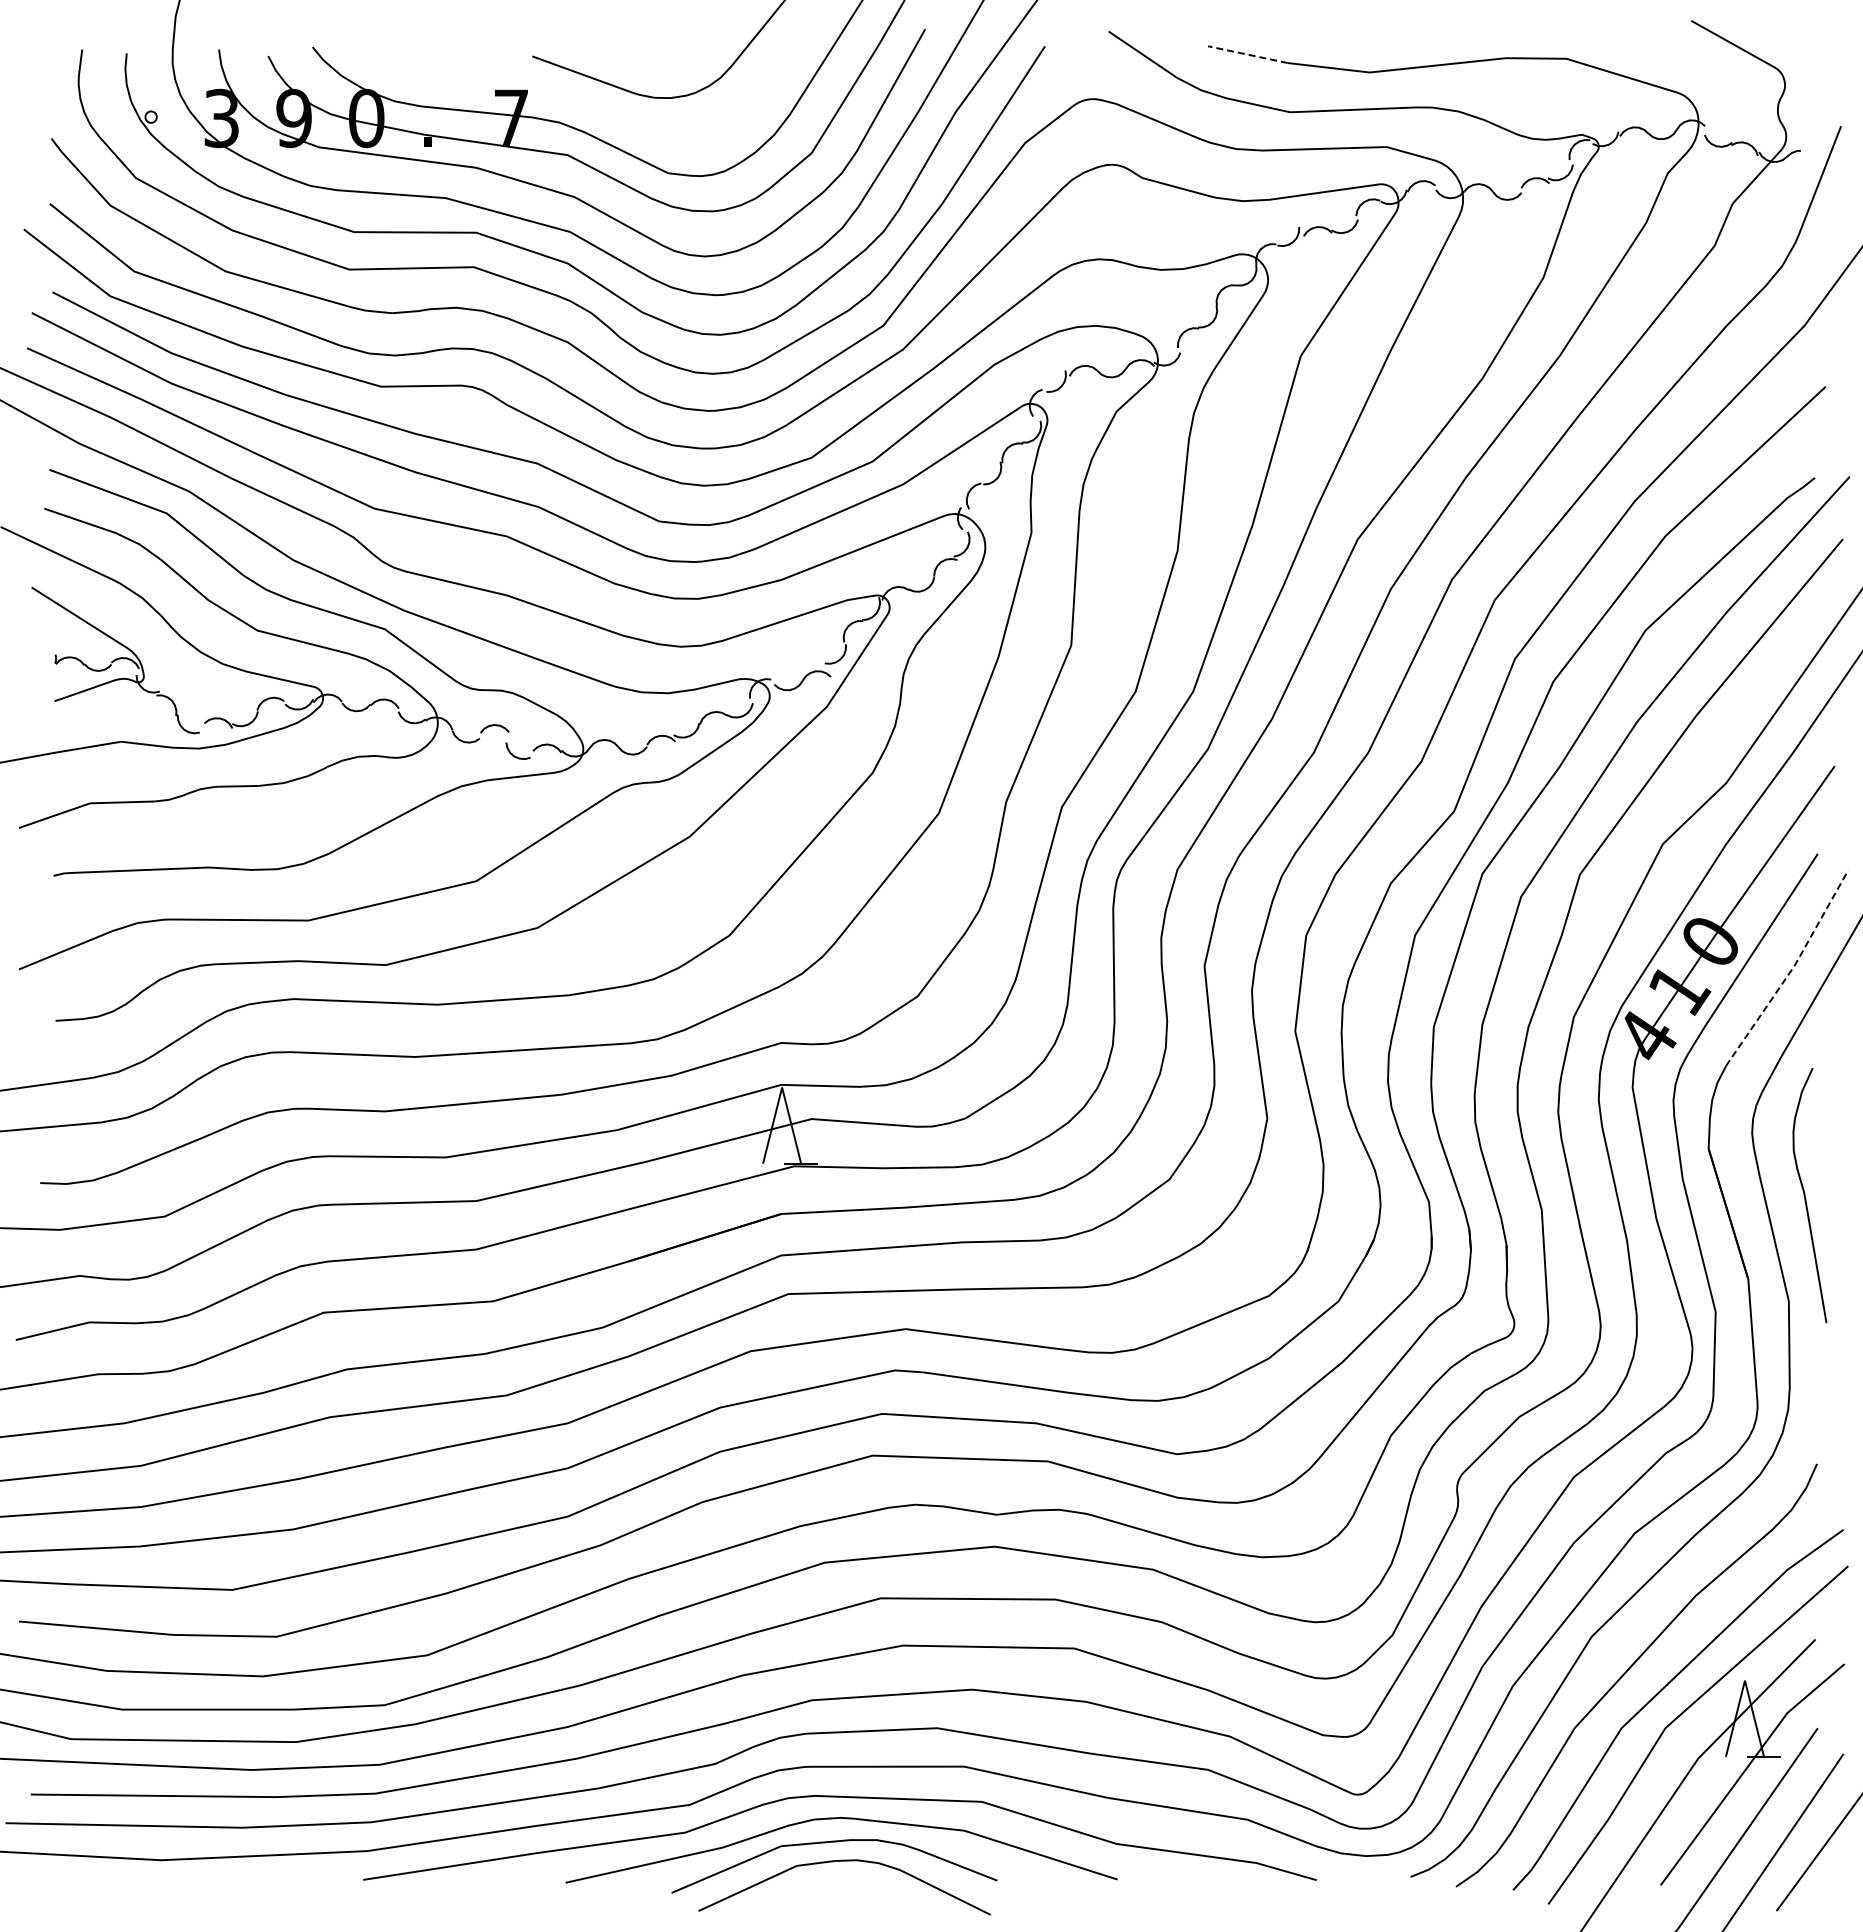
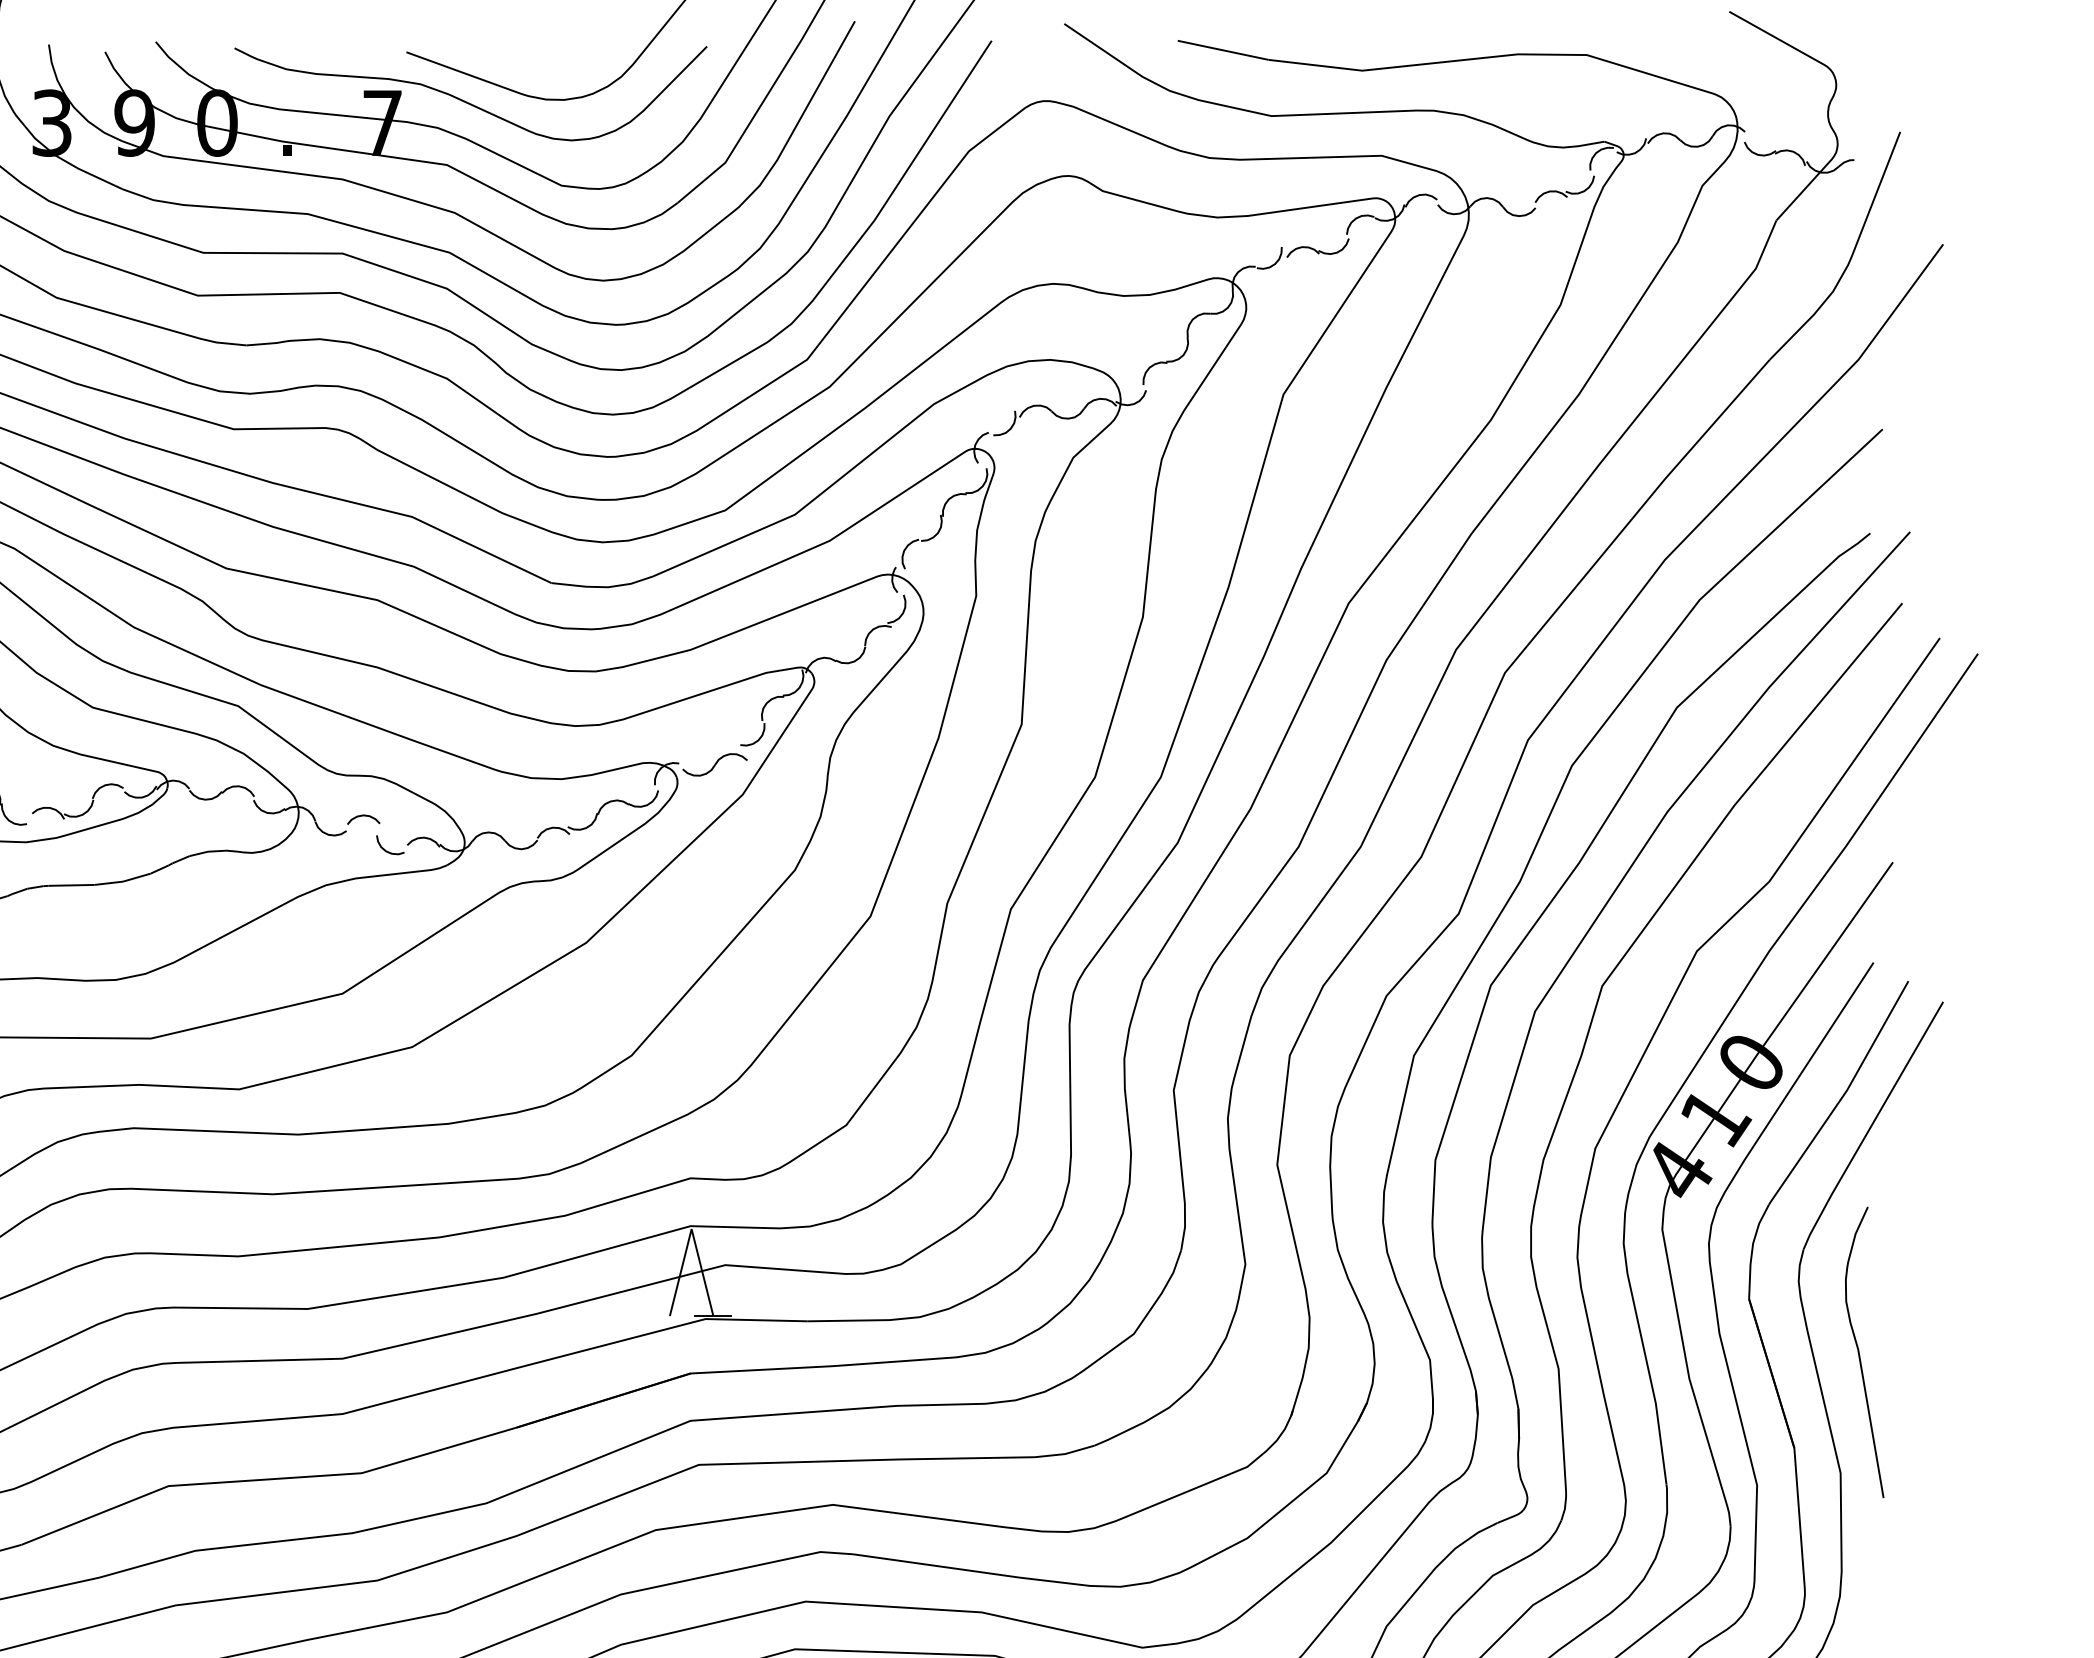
line: (1247, 54) -> (1222, 50), dashed -> solid
curve: (585, 99) -> (467, 101), added
line: (1791, 970) -> (1843, 1095), dashed -> solid

